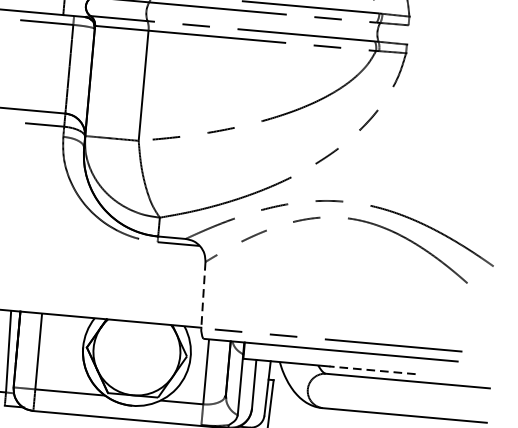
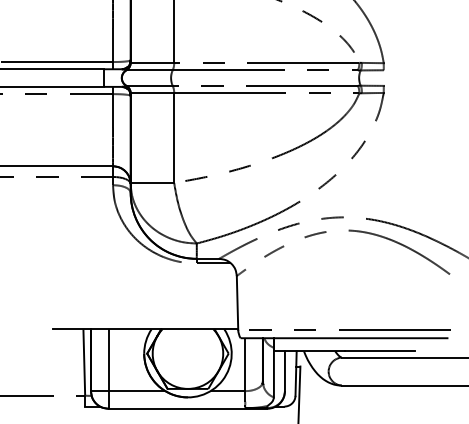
line: (203, 294) -> (237, 302), dashed -> solid
line: (372, 370) -> (379, 351), dashed -> solid

